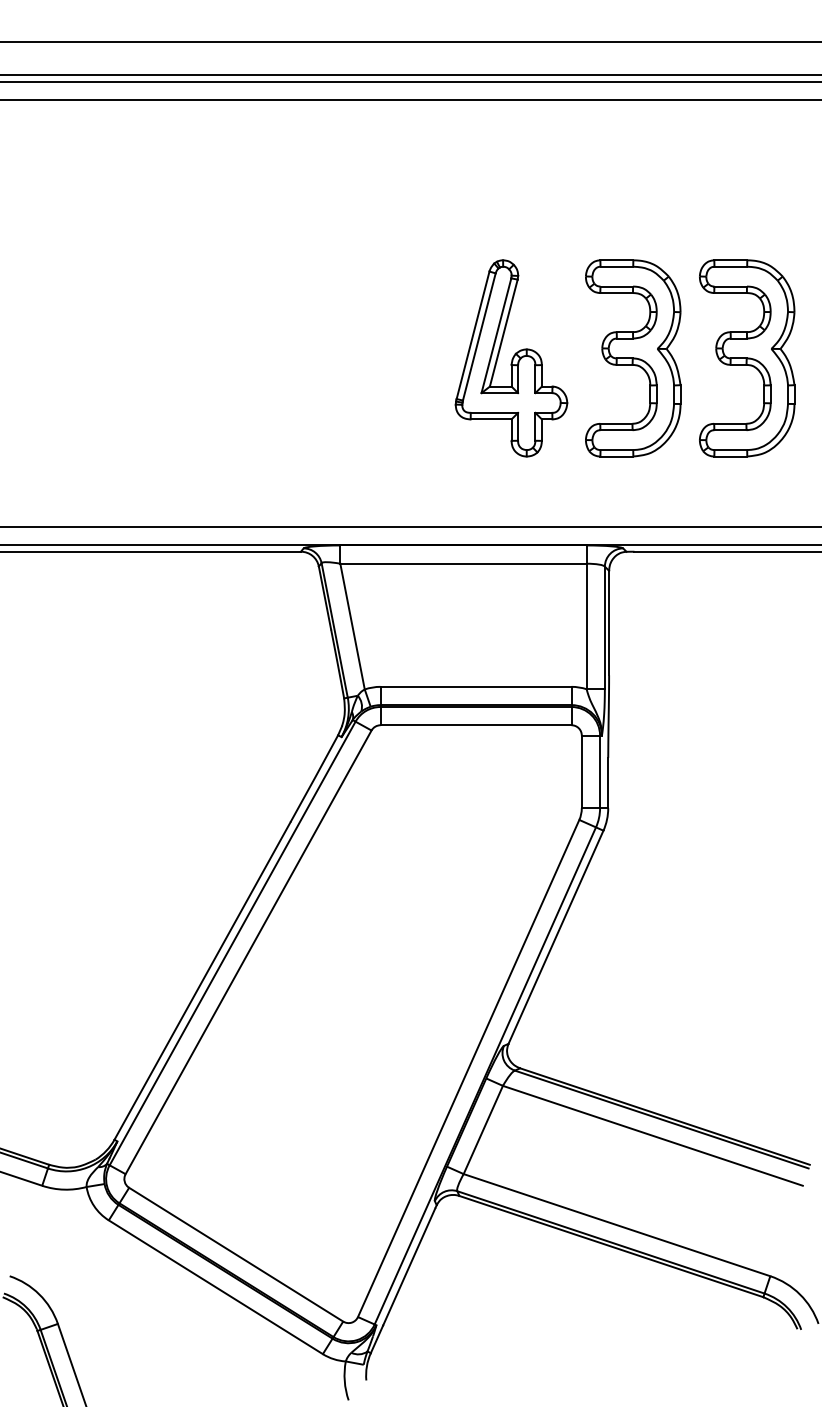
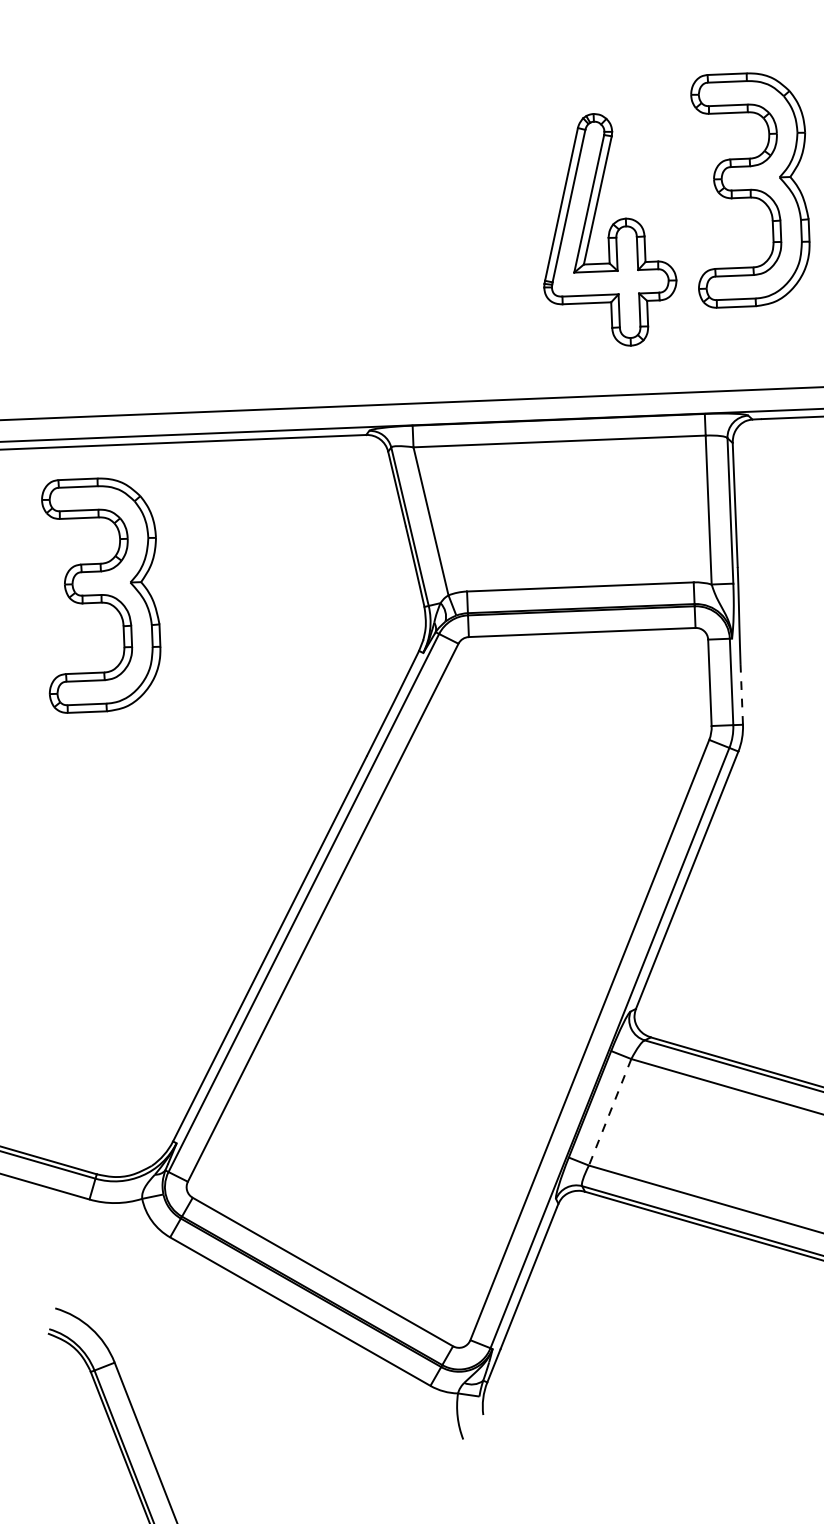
part: (511, 358) -> (608, 230), moved
part: (73, 677) -> (102, 595), added
line: (608, 782) -> (742, 694), solid -> dashed
line: (483, 1130) -> (610, 1112), solid -> dashed

